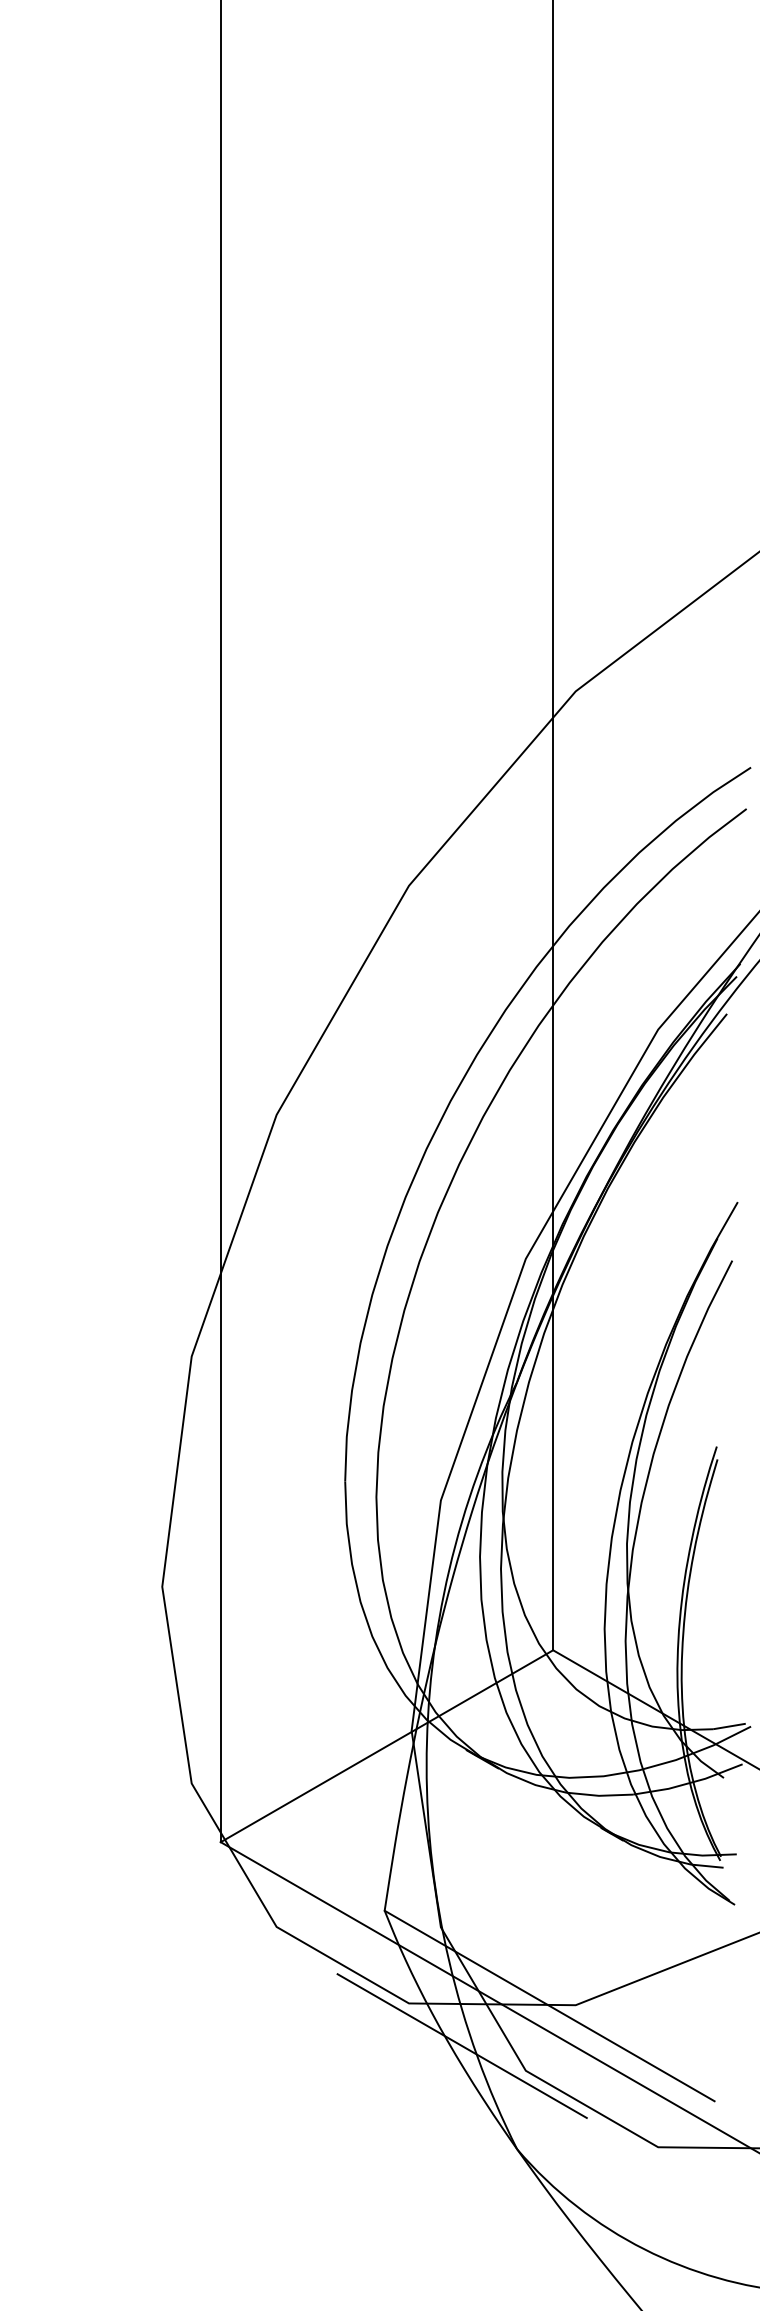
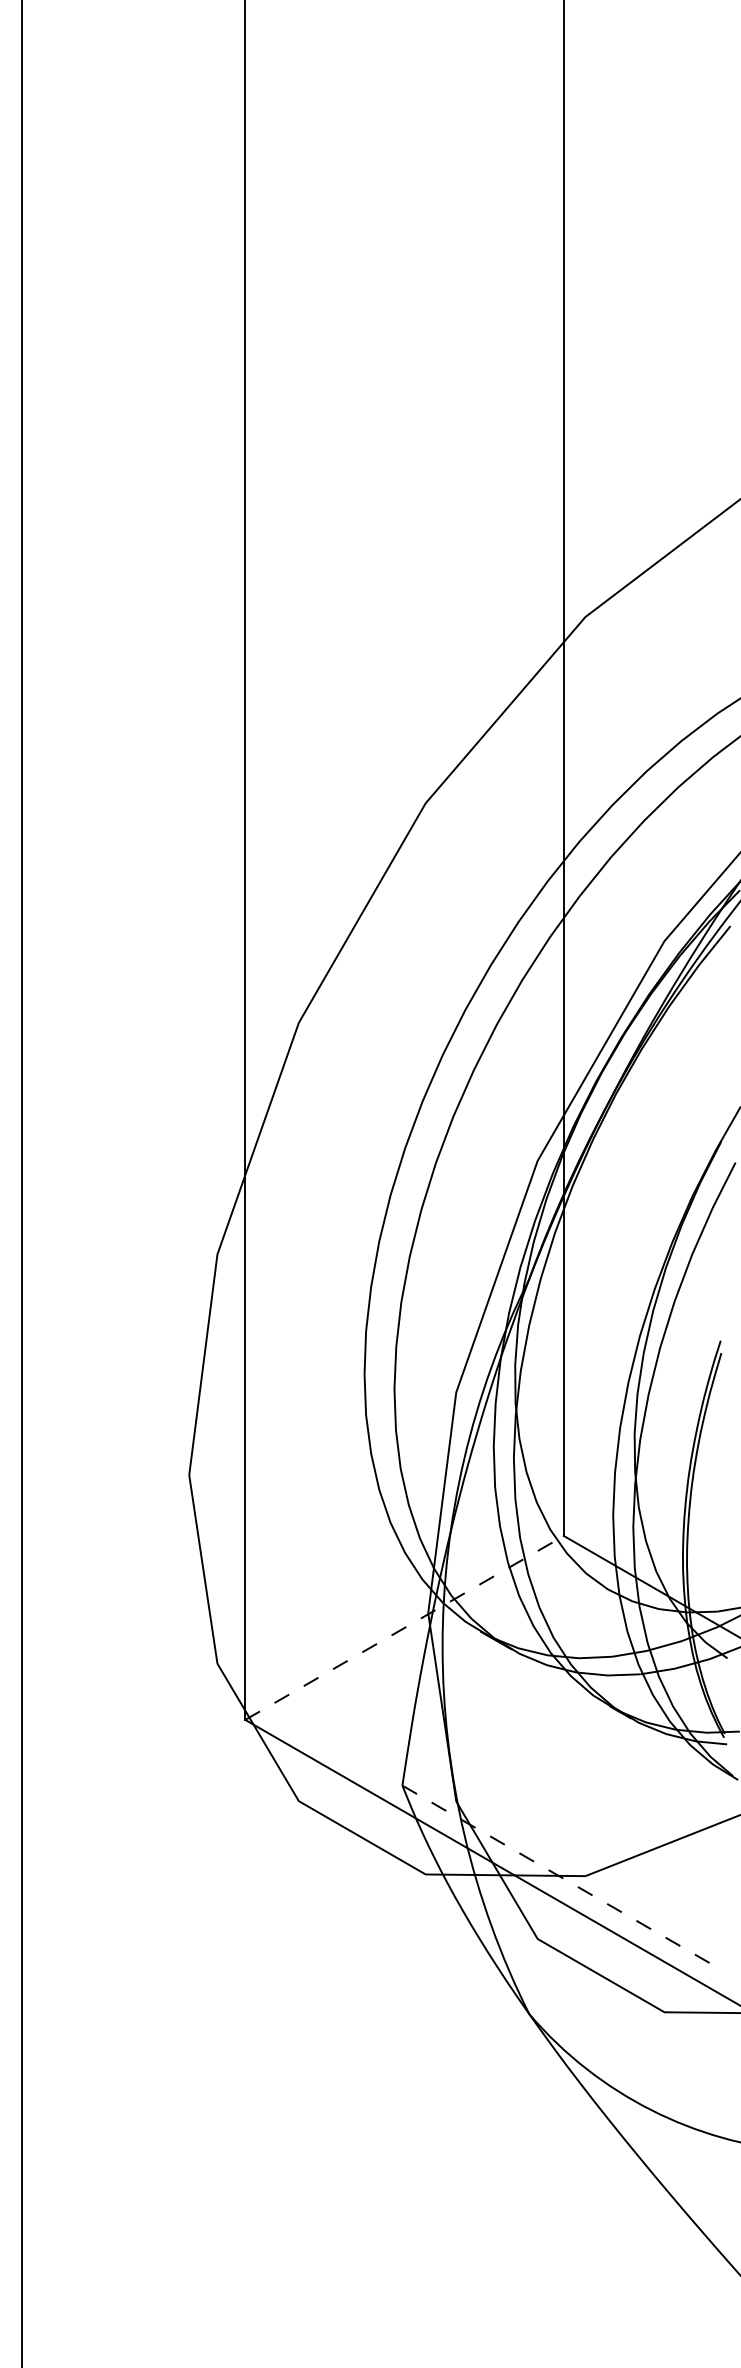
line: (386, 1745) -> (404, 1627), solid -> dashed
line: (549, 2005) -> (560, 1876), solid -> dashed
line: (462, 2046) -> (476, 1915), removed

